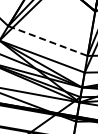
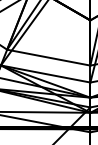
line: (48, 41) -> (49, 57), dashed -> solid

